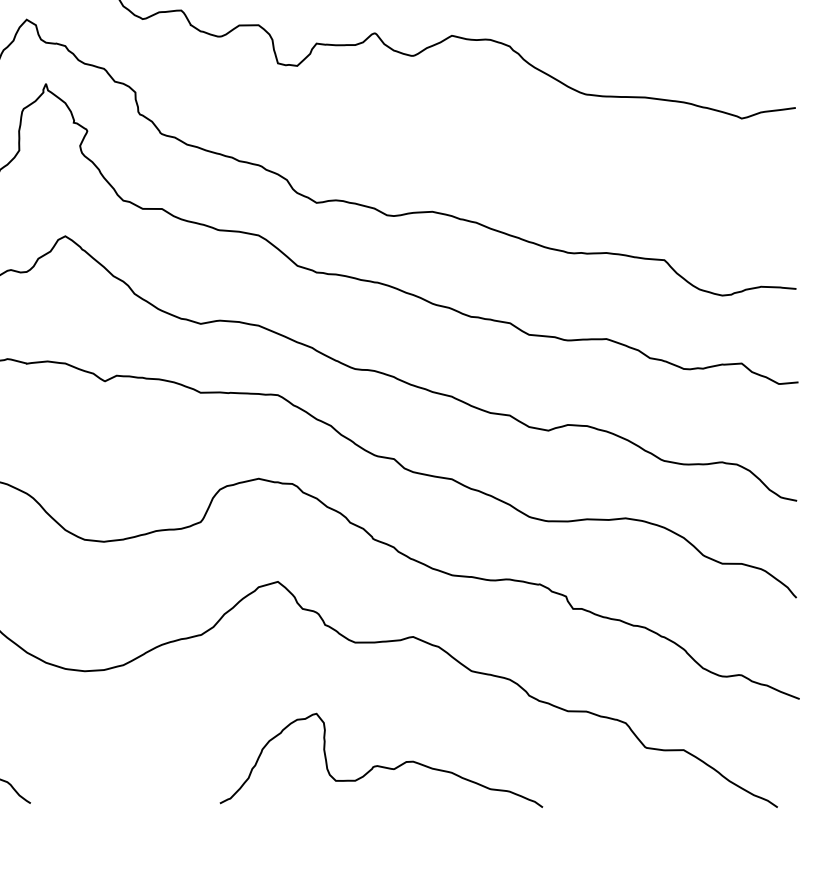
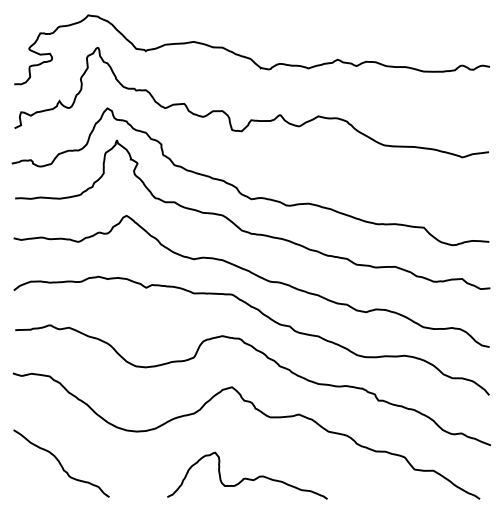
curve: (379, 763) -> (246, 477), moved

